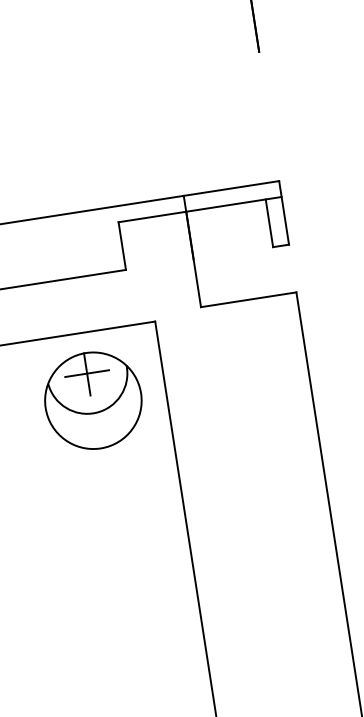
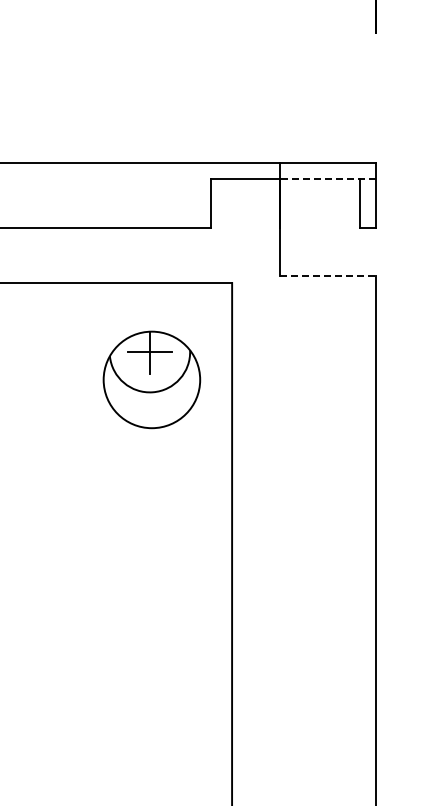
line: (233, 204) -> (327, 179), solid -> dashed
line: (249, 299) -> (328, 275), solid -> dashed
part: (92, 400) -> (151, 379), moved

